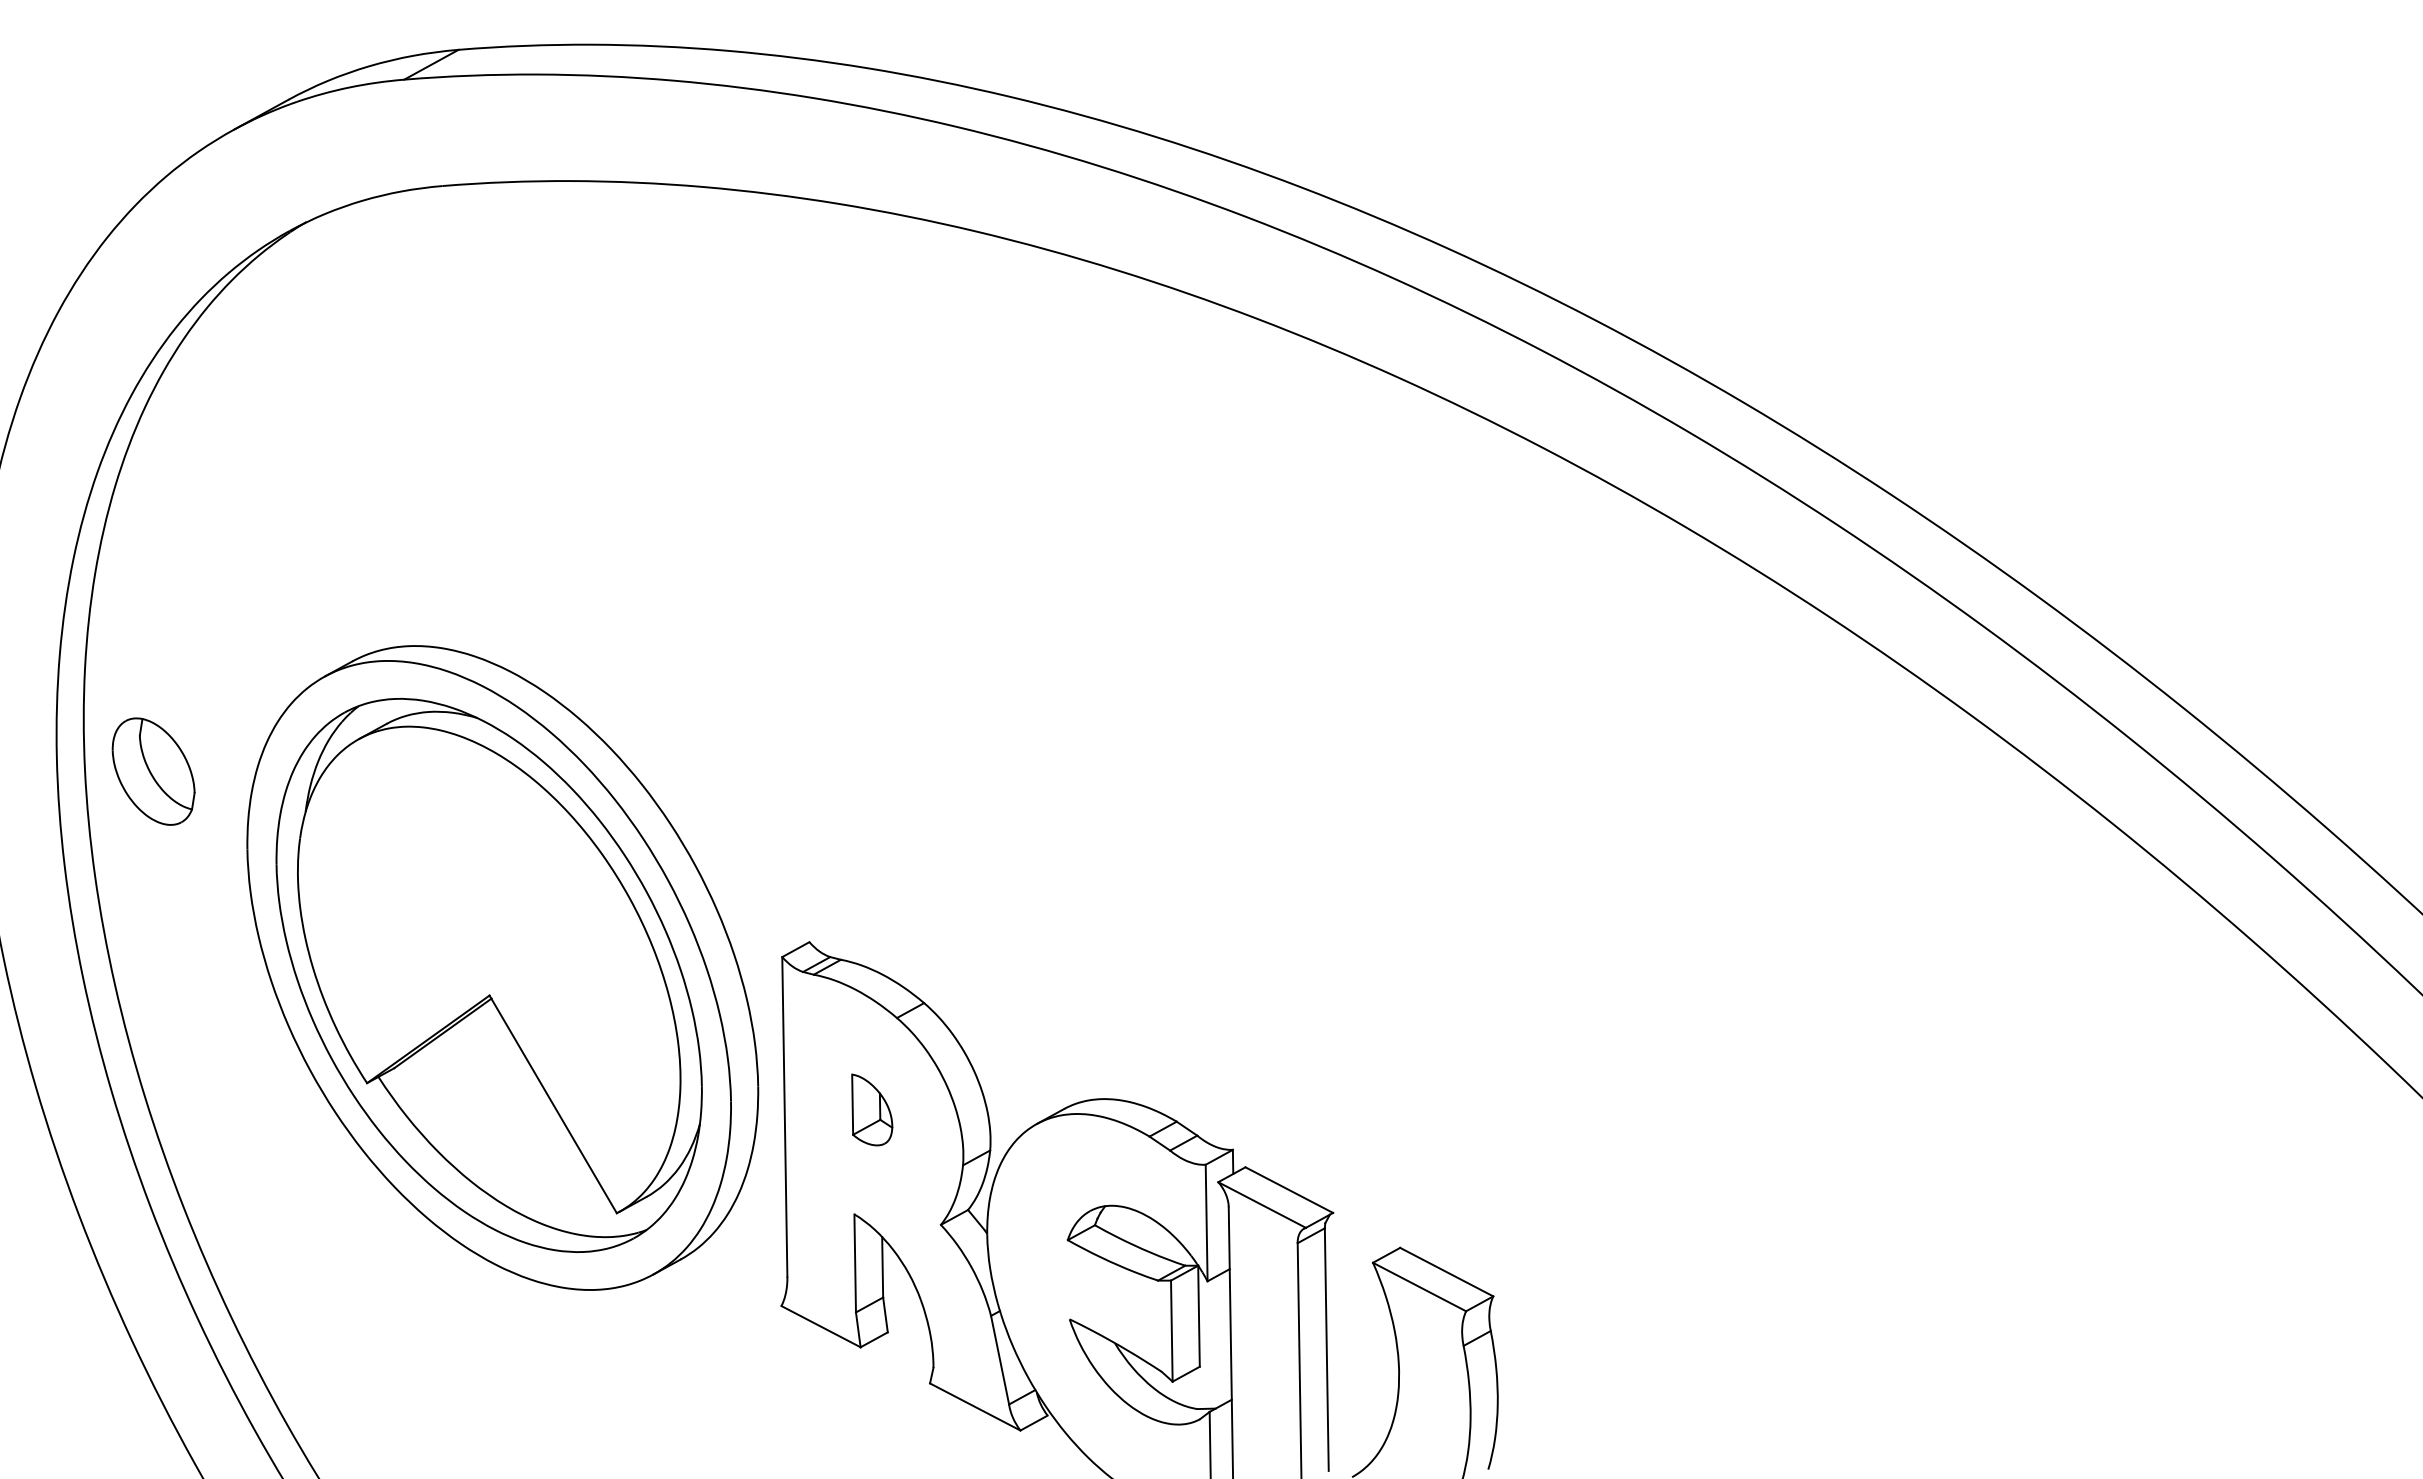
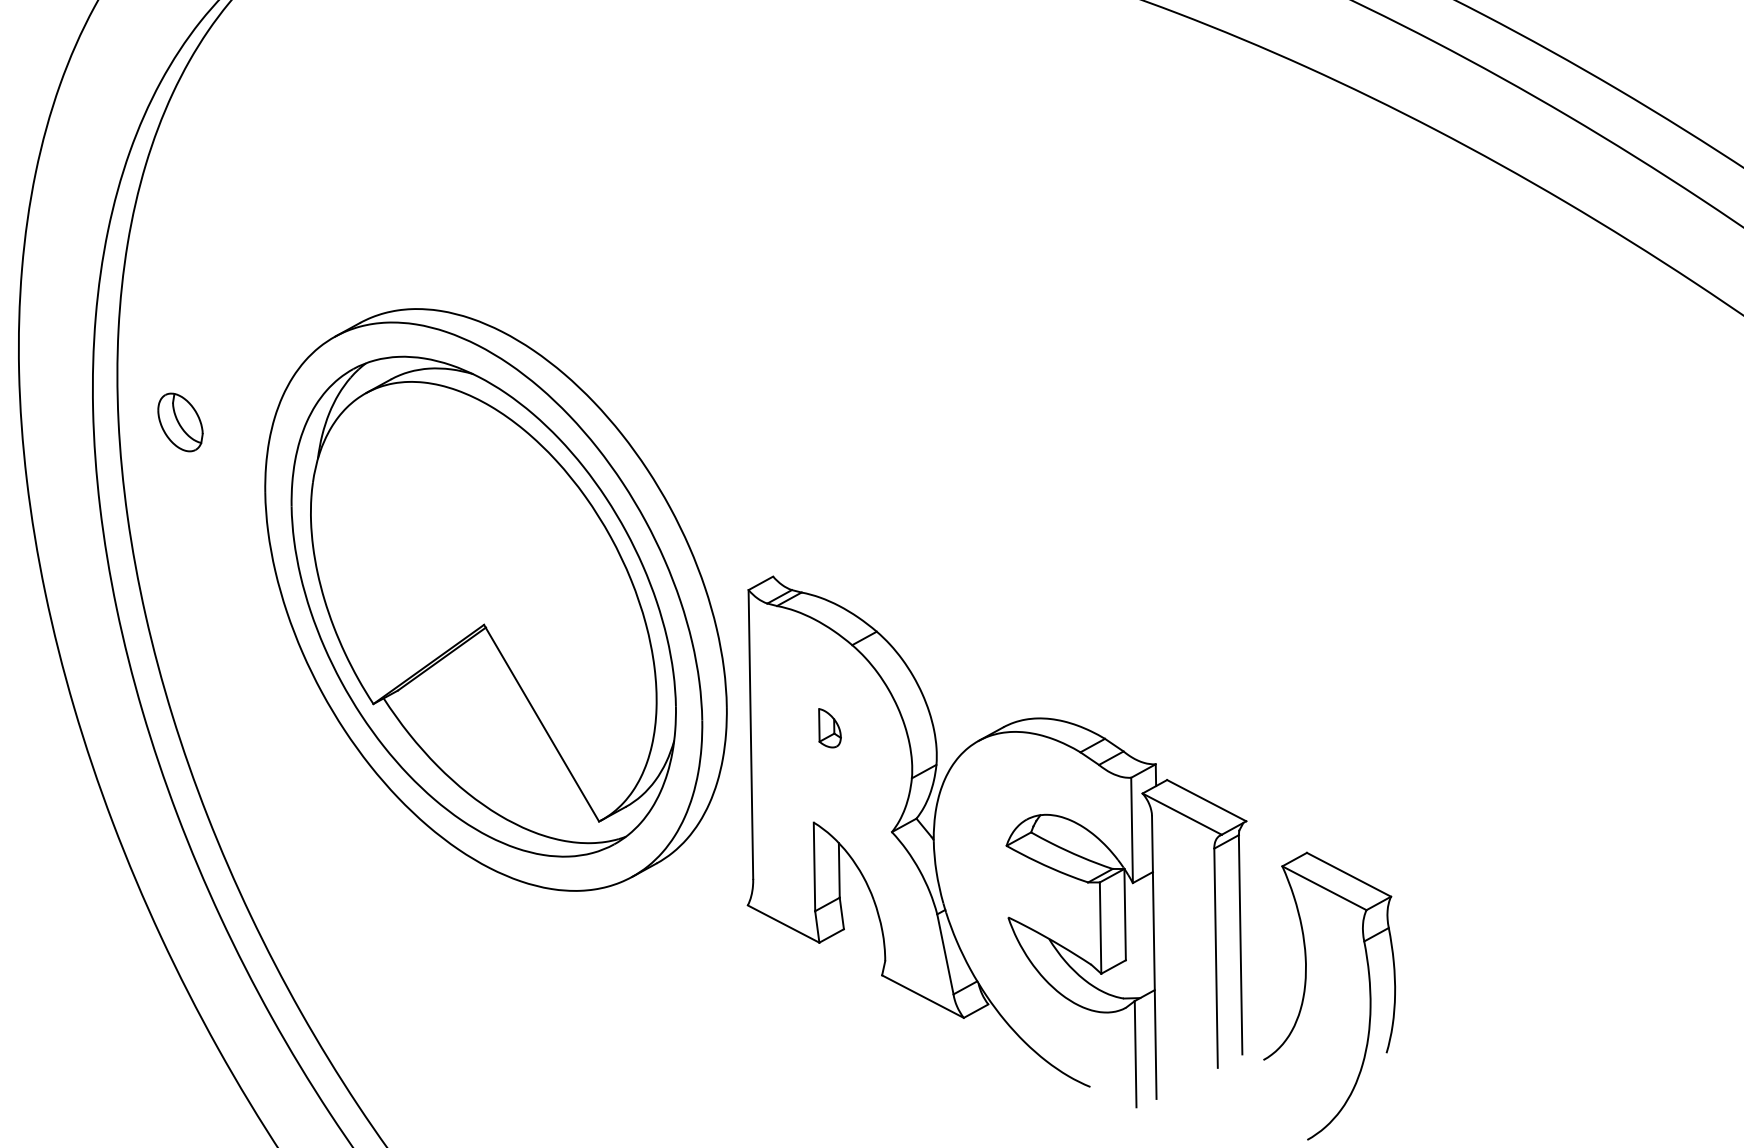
part: (153, 771) -> (180, 422), size x0.6
part: (872, 1109) -> (830, 727), size x0.6

